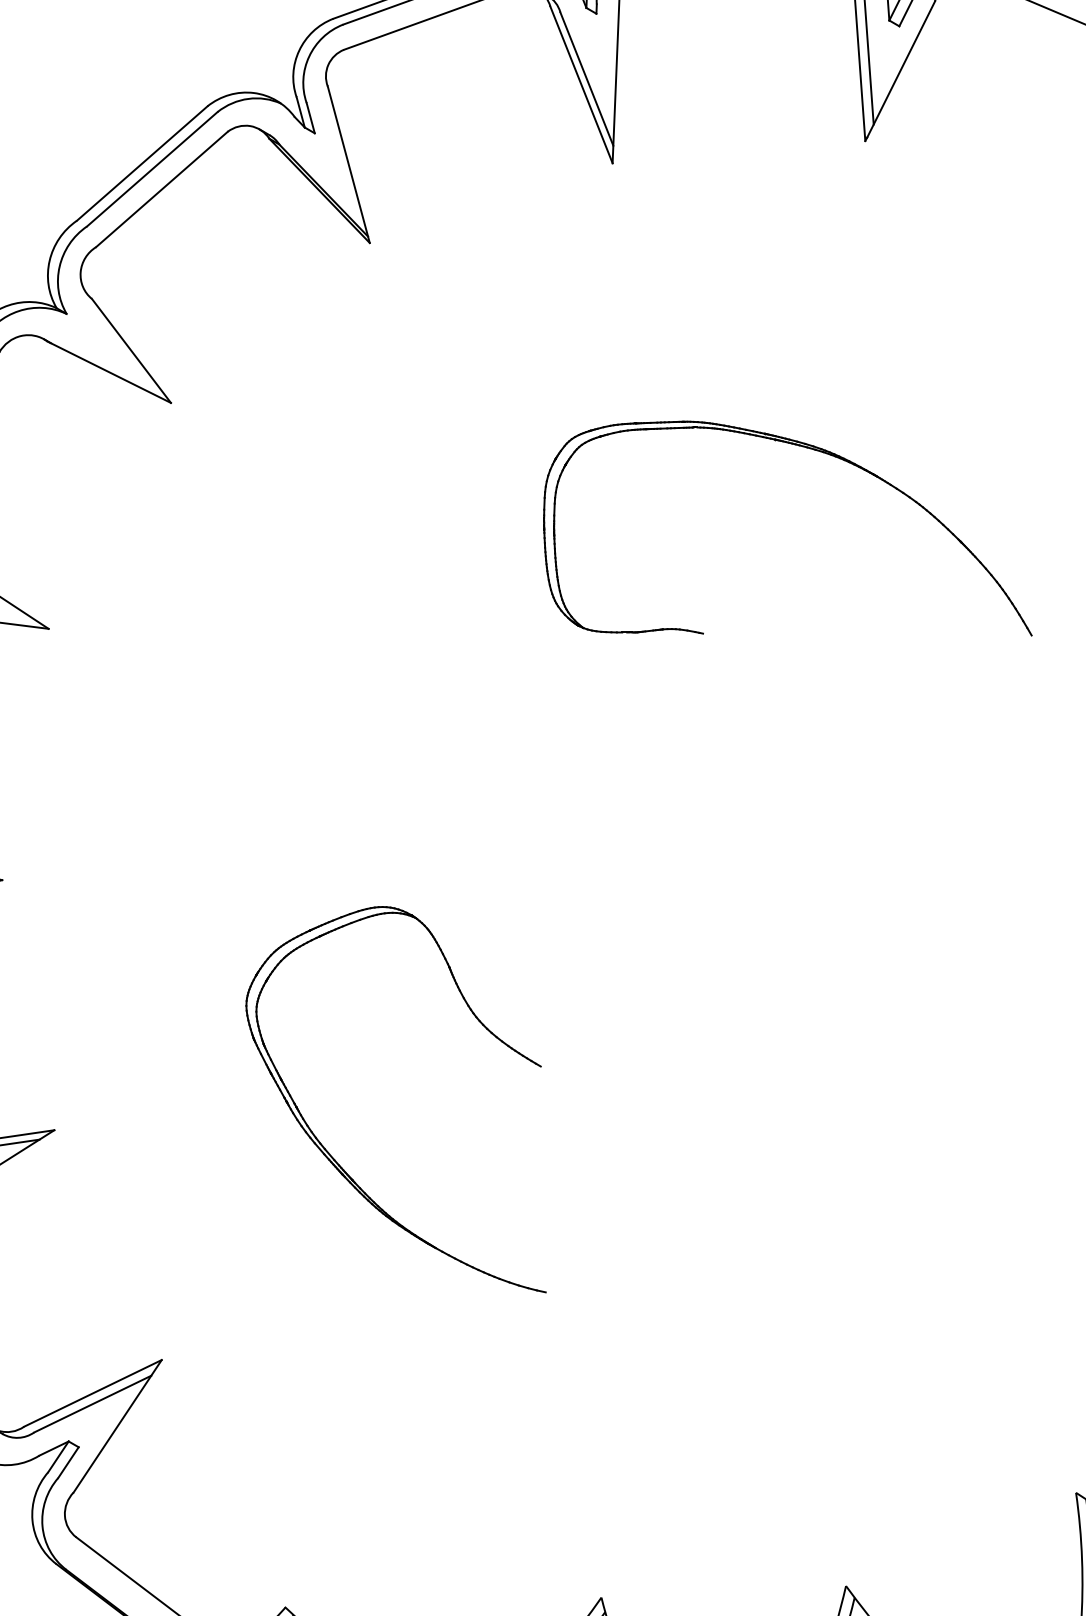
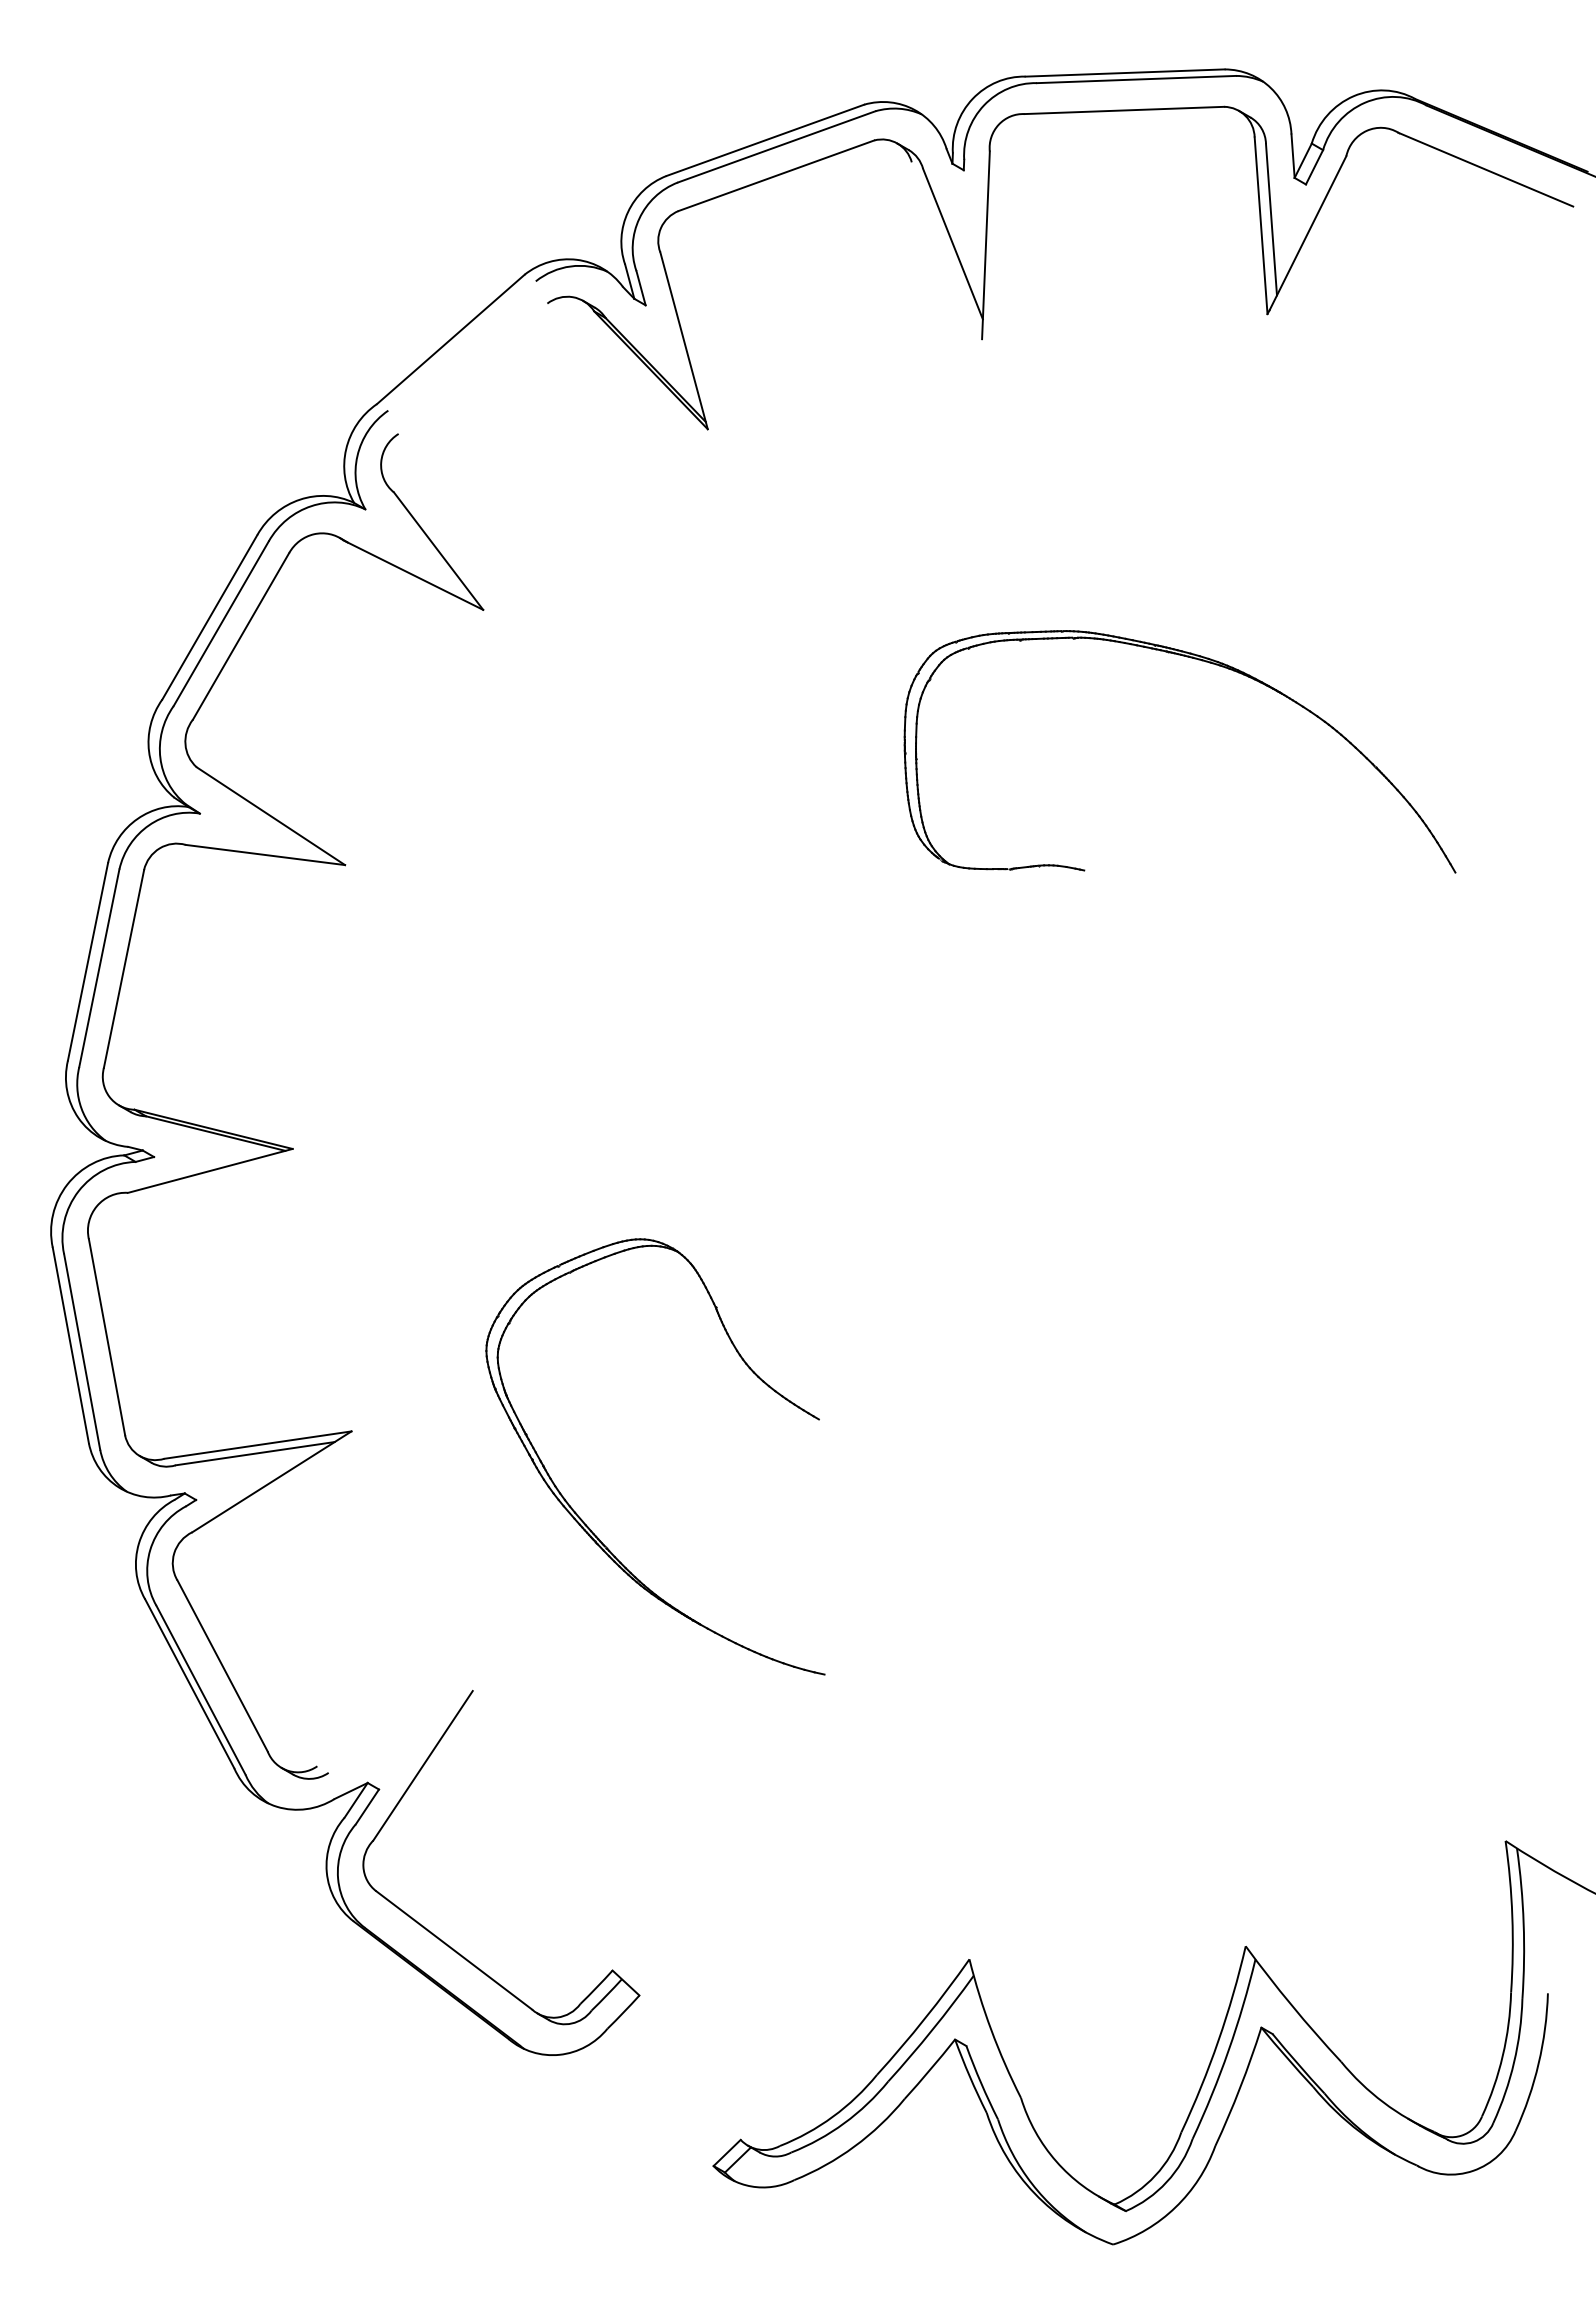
line: (581, 84) -> (946, 250), removed
line: (151, 168) -> (461, 345), removed
line: (161, 189) -> (472, 368), removed
part: (332, 1155) -> (583, 1520), moved
line: (92, 1393) -> (394, 1728), removed
line: (92, 1403) -> (394, 1740), removed

